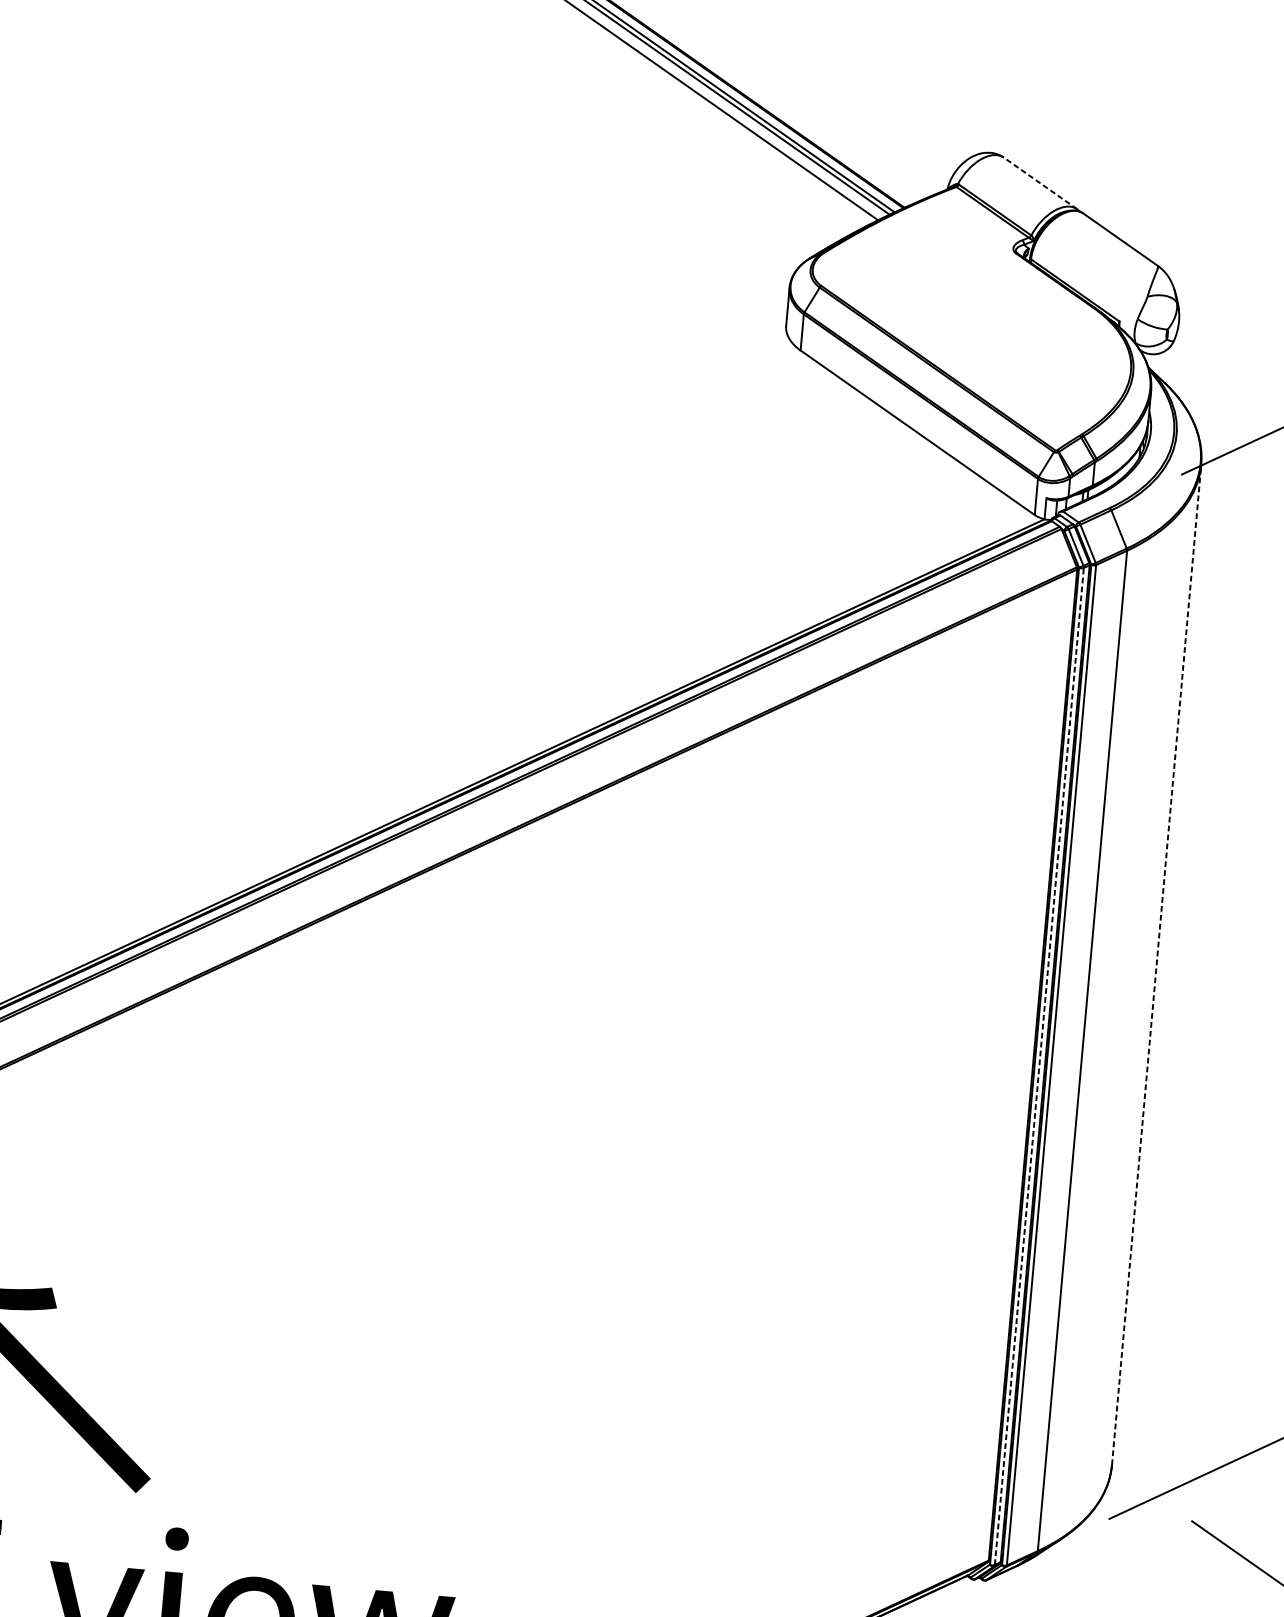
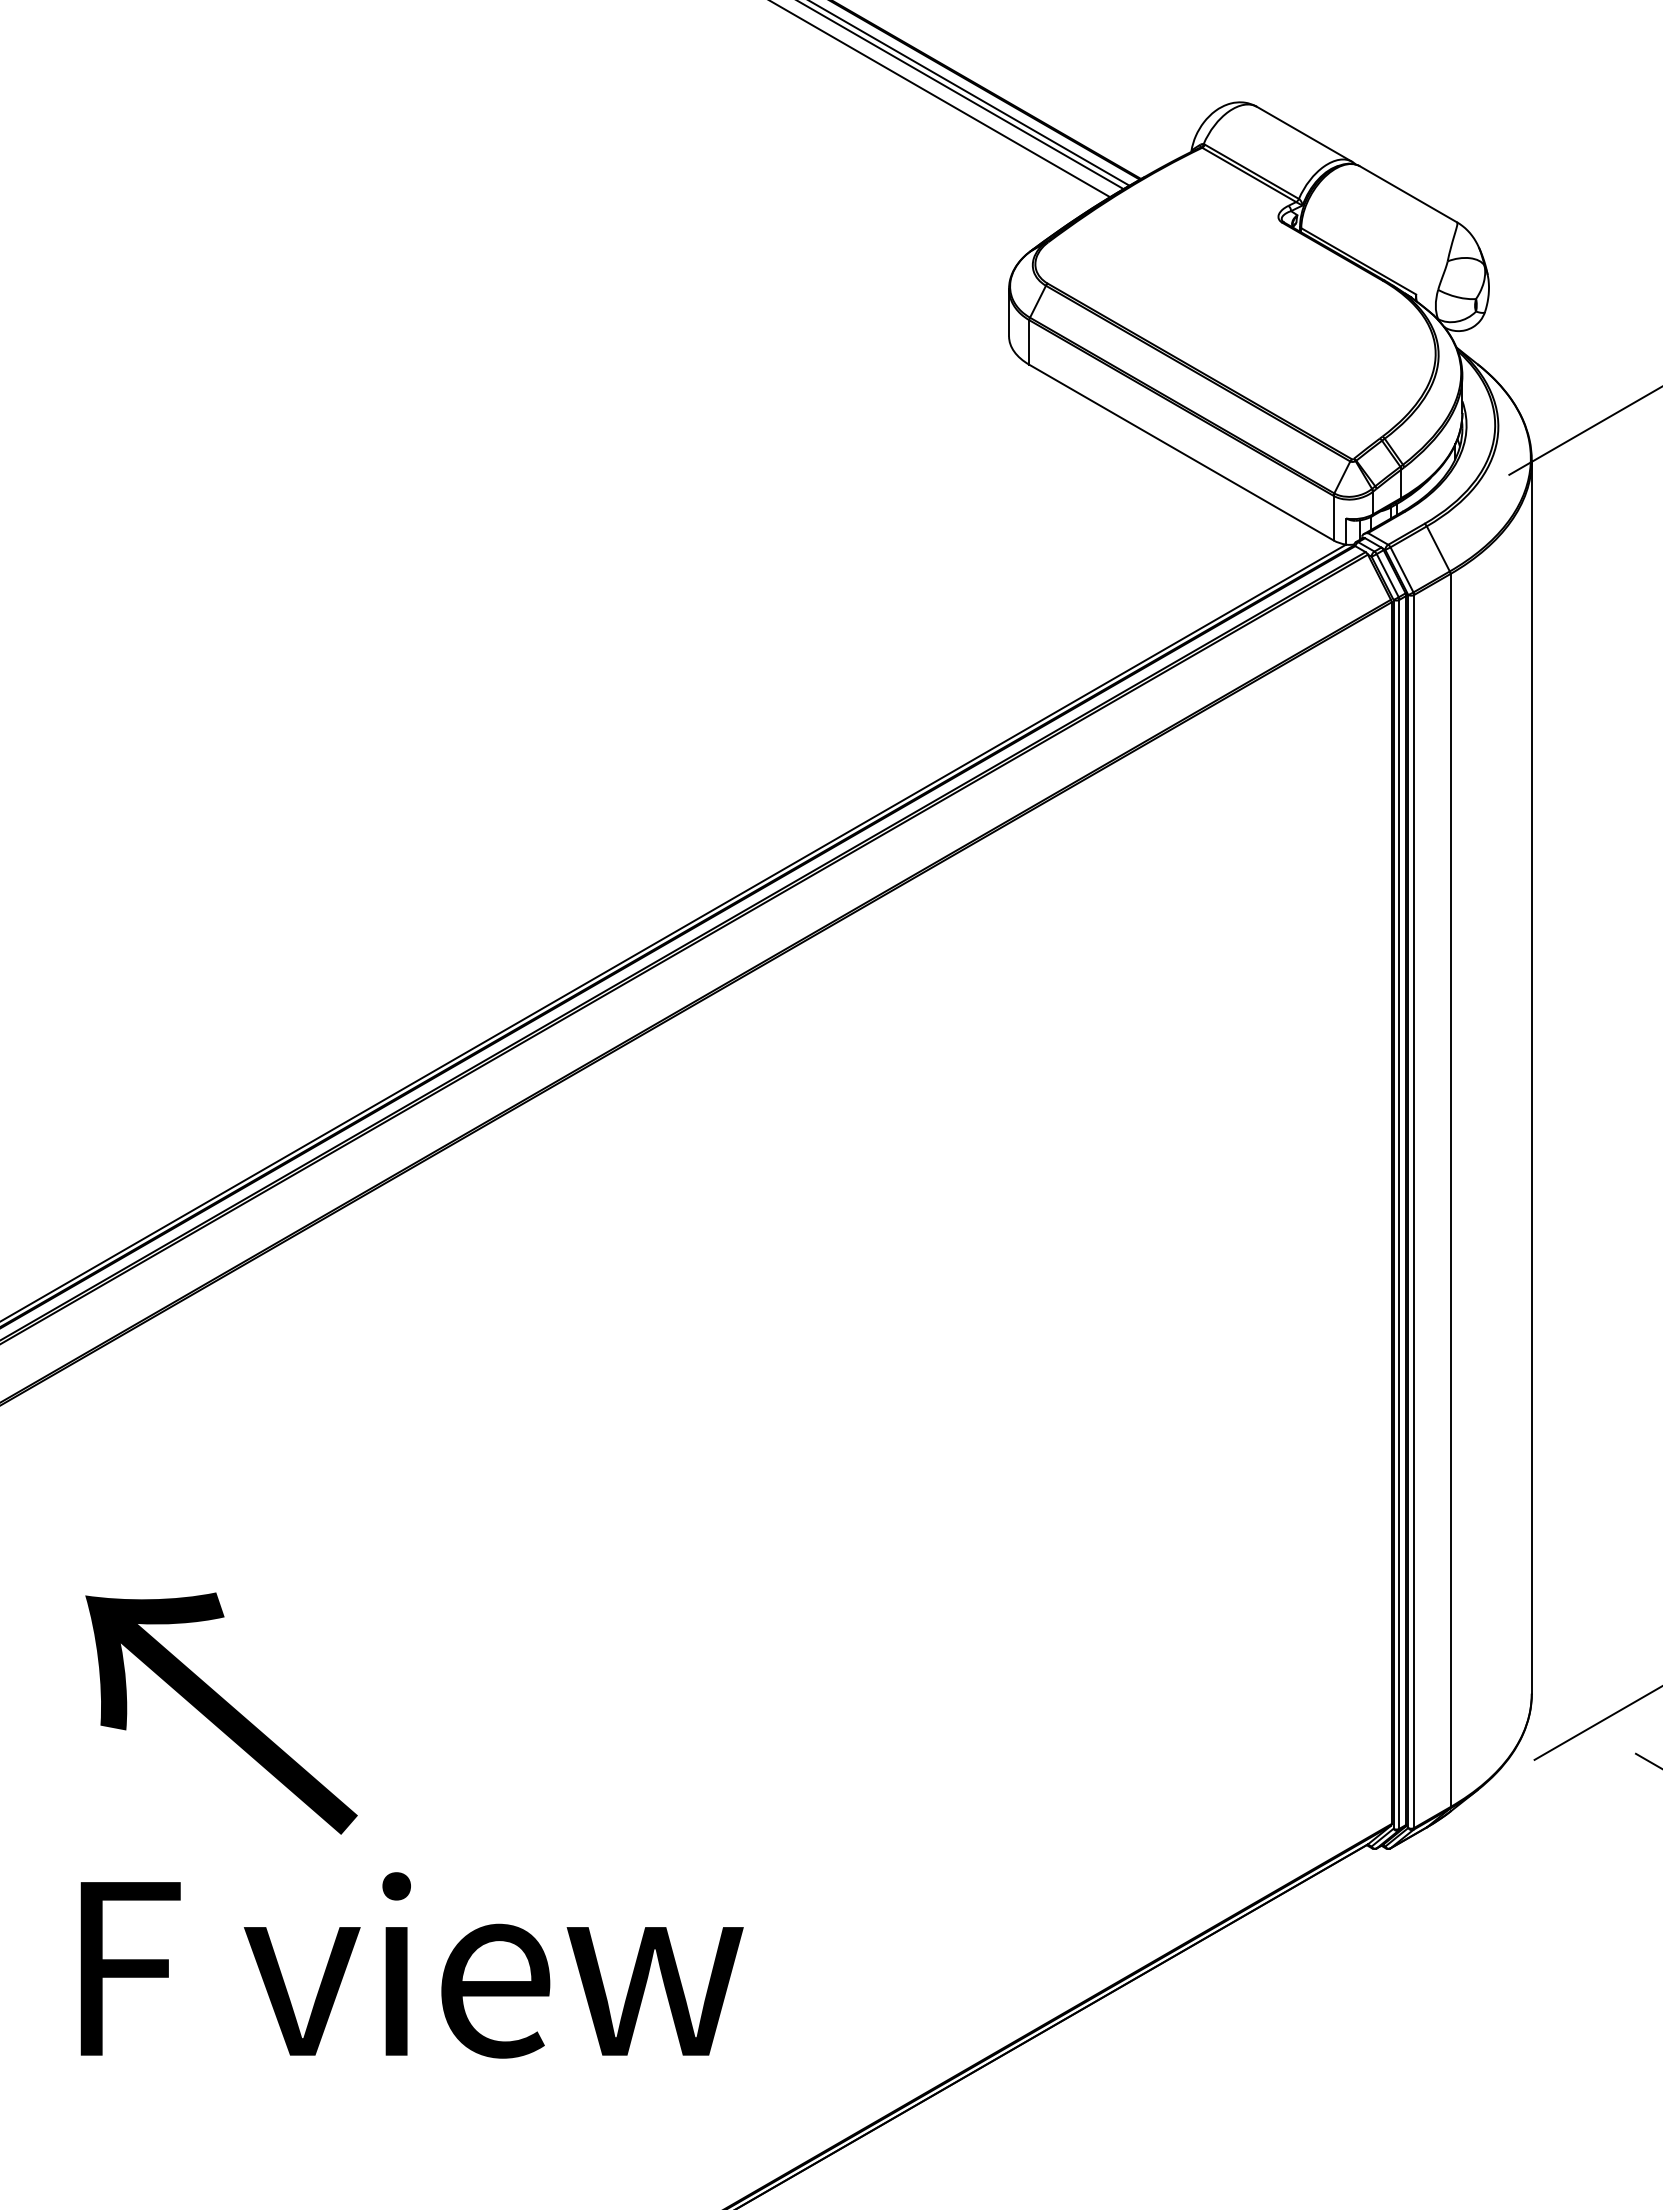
line: (1040, 183) -> (1304, 134), dashed -> solid
line: (1156, 965) -> (1531, 1077), dashed -> solid
line: (1039, 1065) -> (1399, 1213), dashed -> solid

